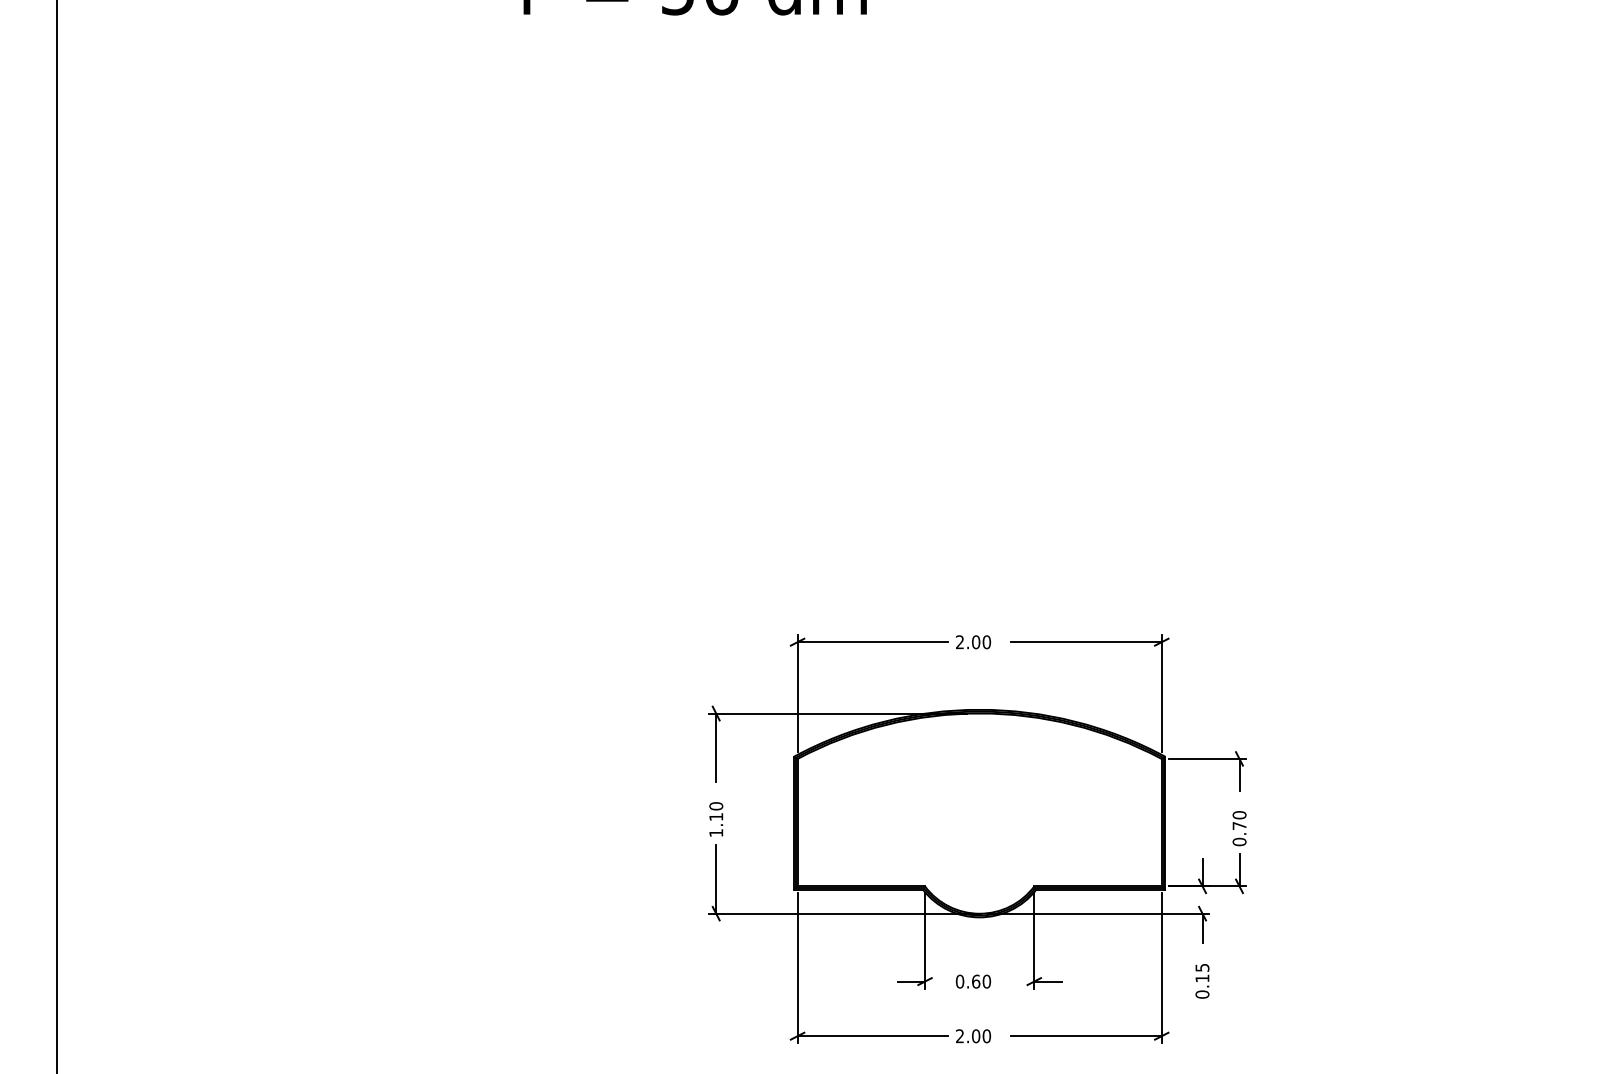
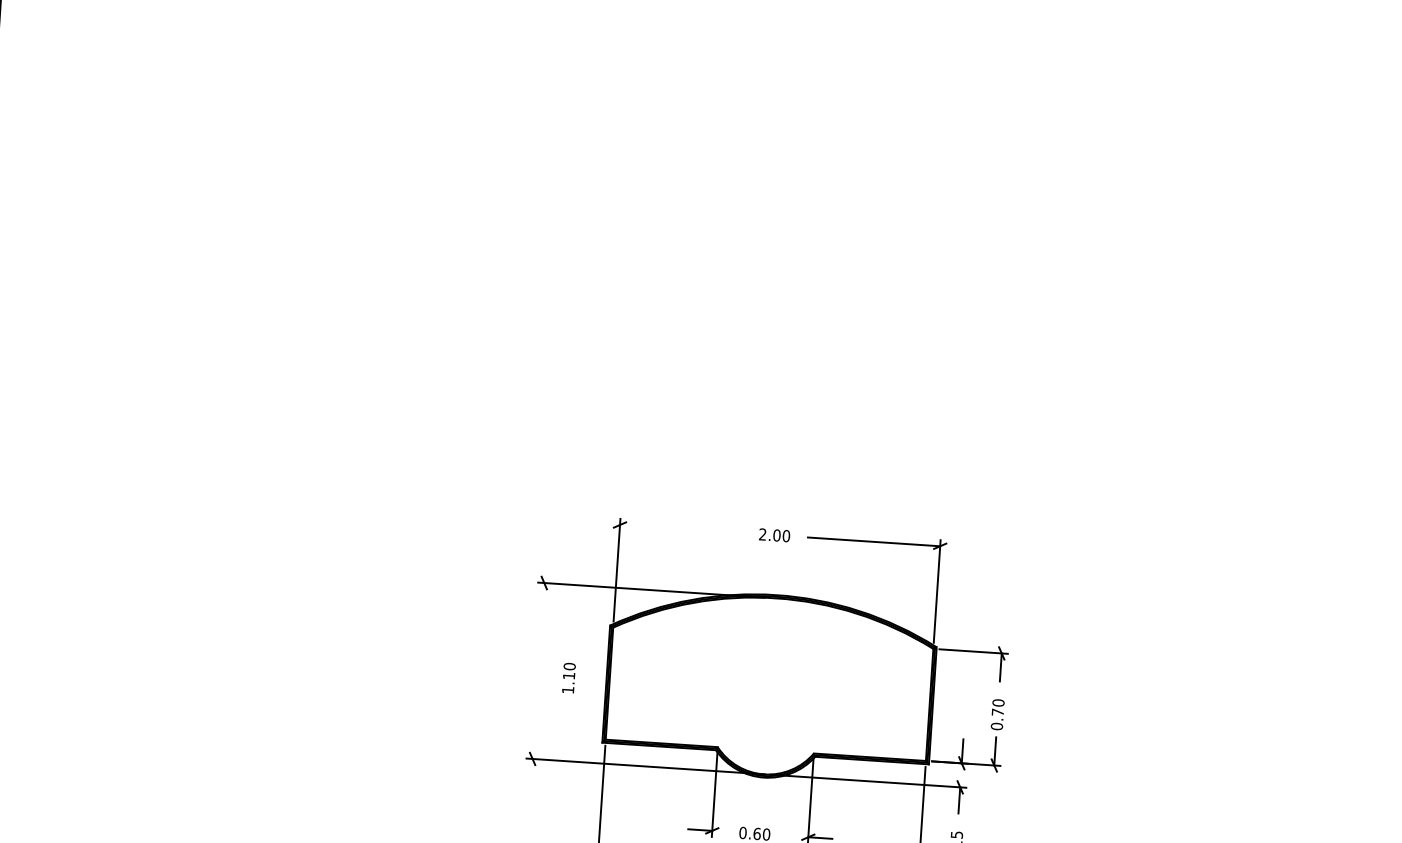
line: (872, 642) -> (685, 529), removed
line: (716, 747) -> (542, 612), removed
text: (716, 819) -> (569, 678), moved
line: (716, 879) -> (534, 728), removed

